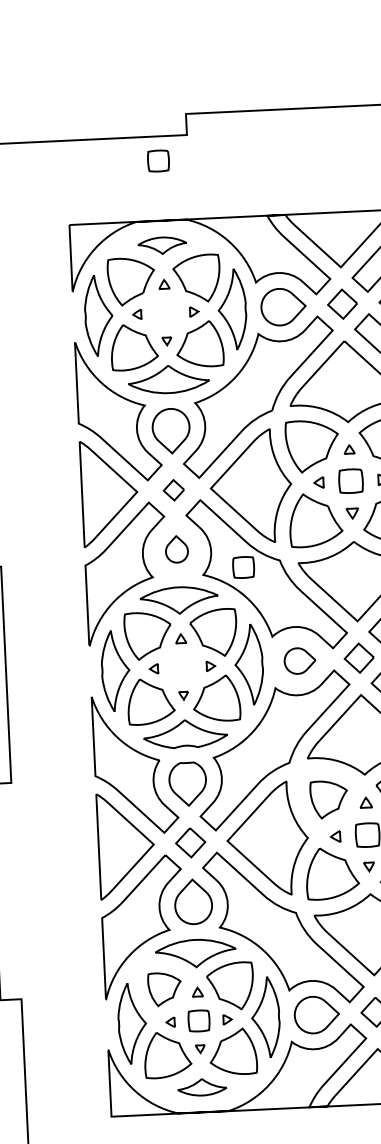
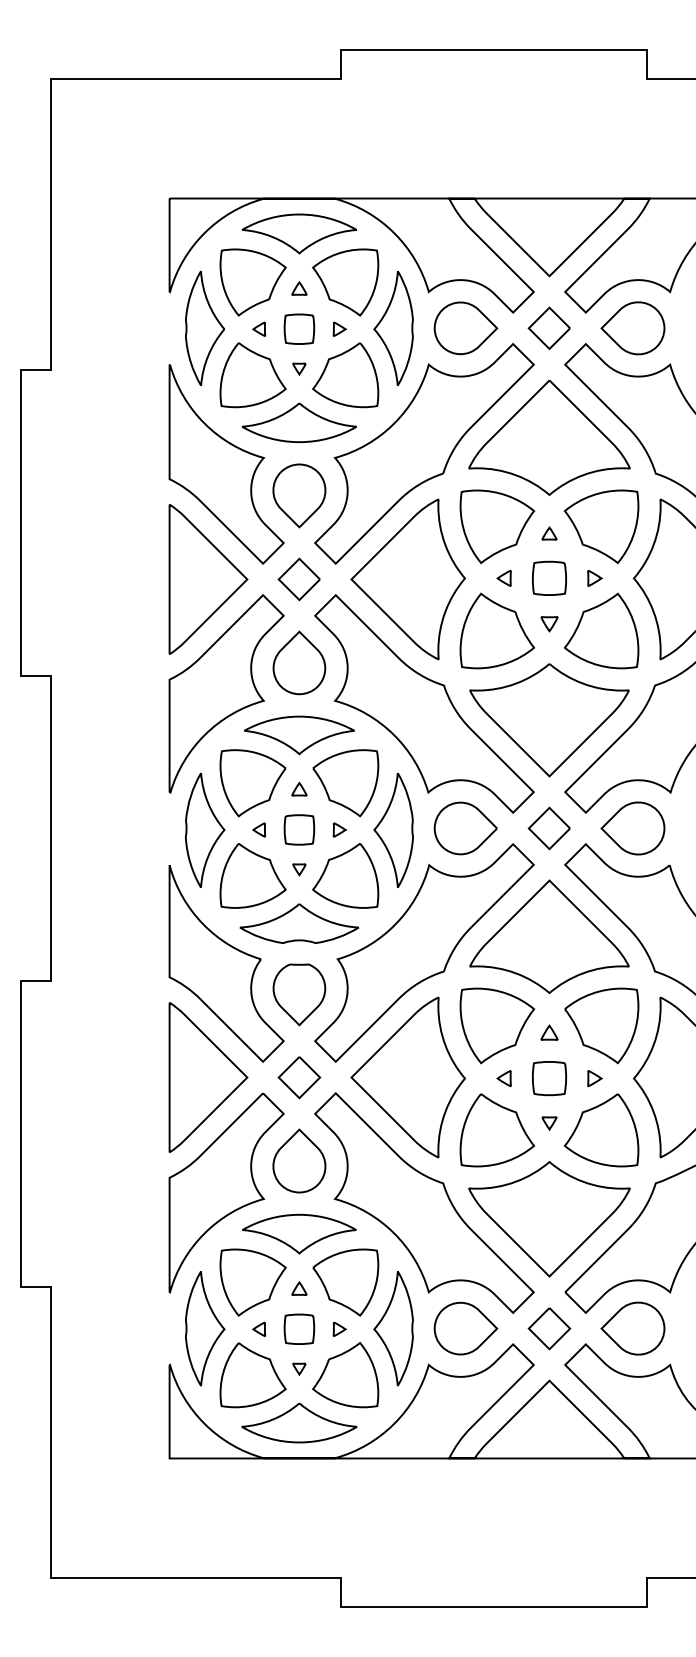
part: (158, 160) -> (299, 328), moved
part: (161, 245) -> (298, 233), size x1.67
part: (173, 490) -> (298, 579), size x1.43
part: (176, 549) -> (299, 662), size x1.67
part: (243, 567) -> (299, 829), moved
part: (299, 660) -> (465, 828), size x1.43
part: (329, 799) -> (497, 1025), size x1.43
part: (164, 989) -> (252, 1282), size x1.43
part: (202, 1086) -> (299, 1422), size x1.67

